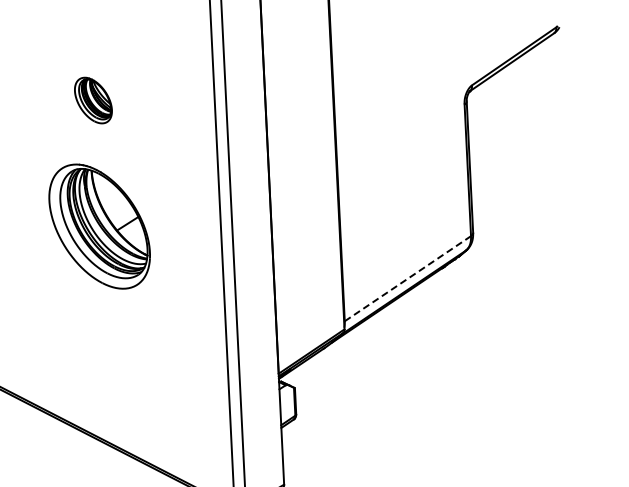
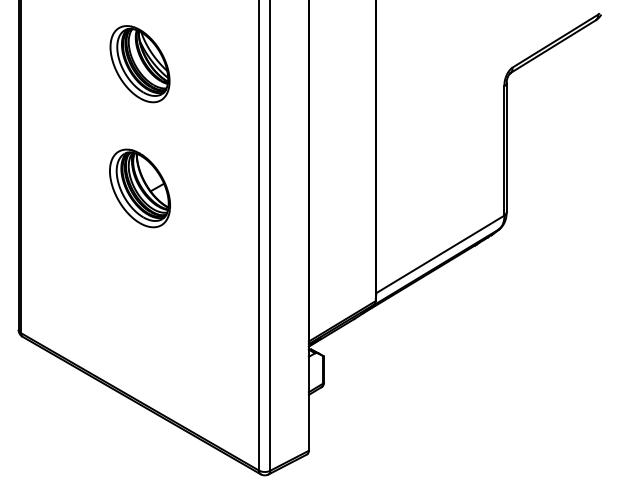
part: (92, 100) -> (139, 64), size x1.67
part: (99, 226) -> (139, 188), size x0.62
line: (408, 278) -> (440, 254), dashed -> solid

